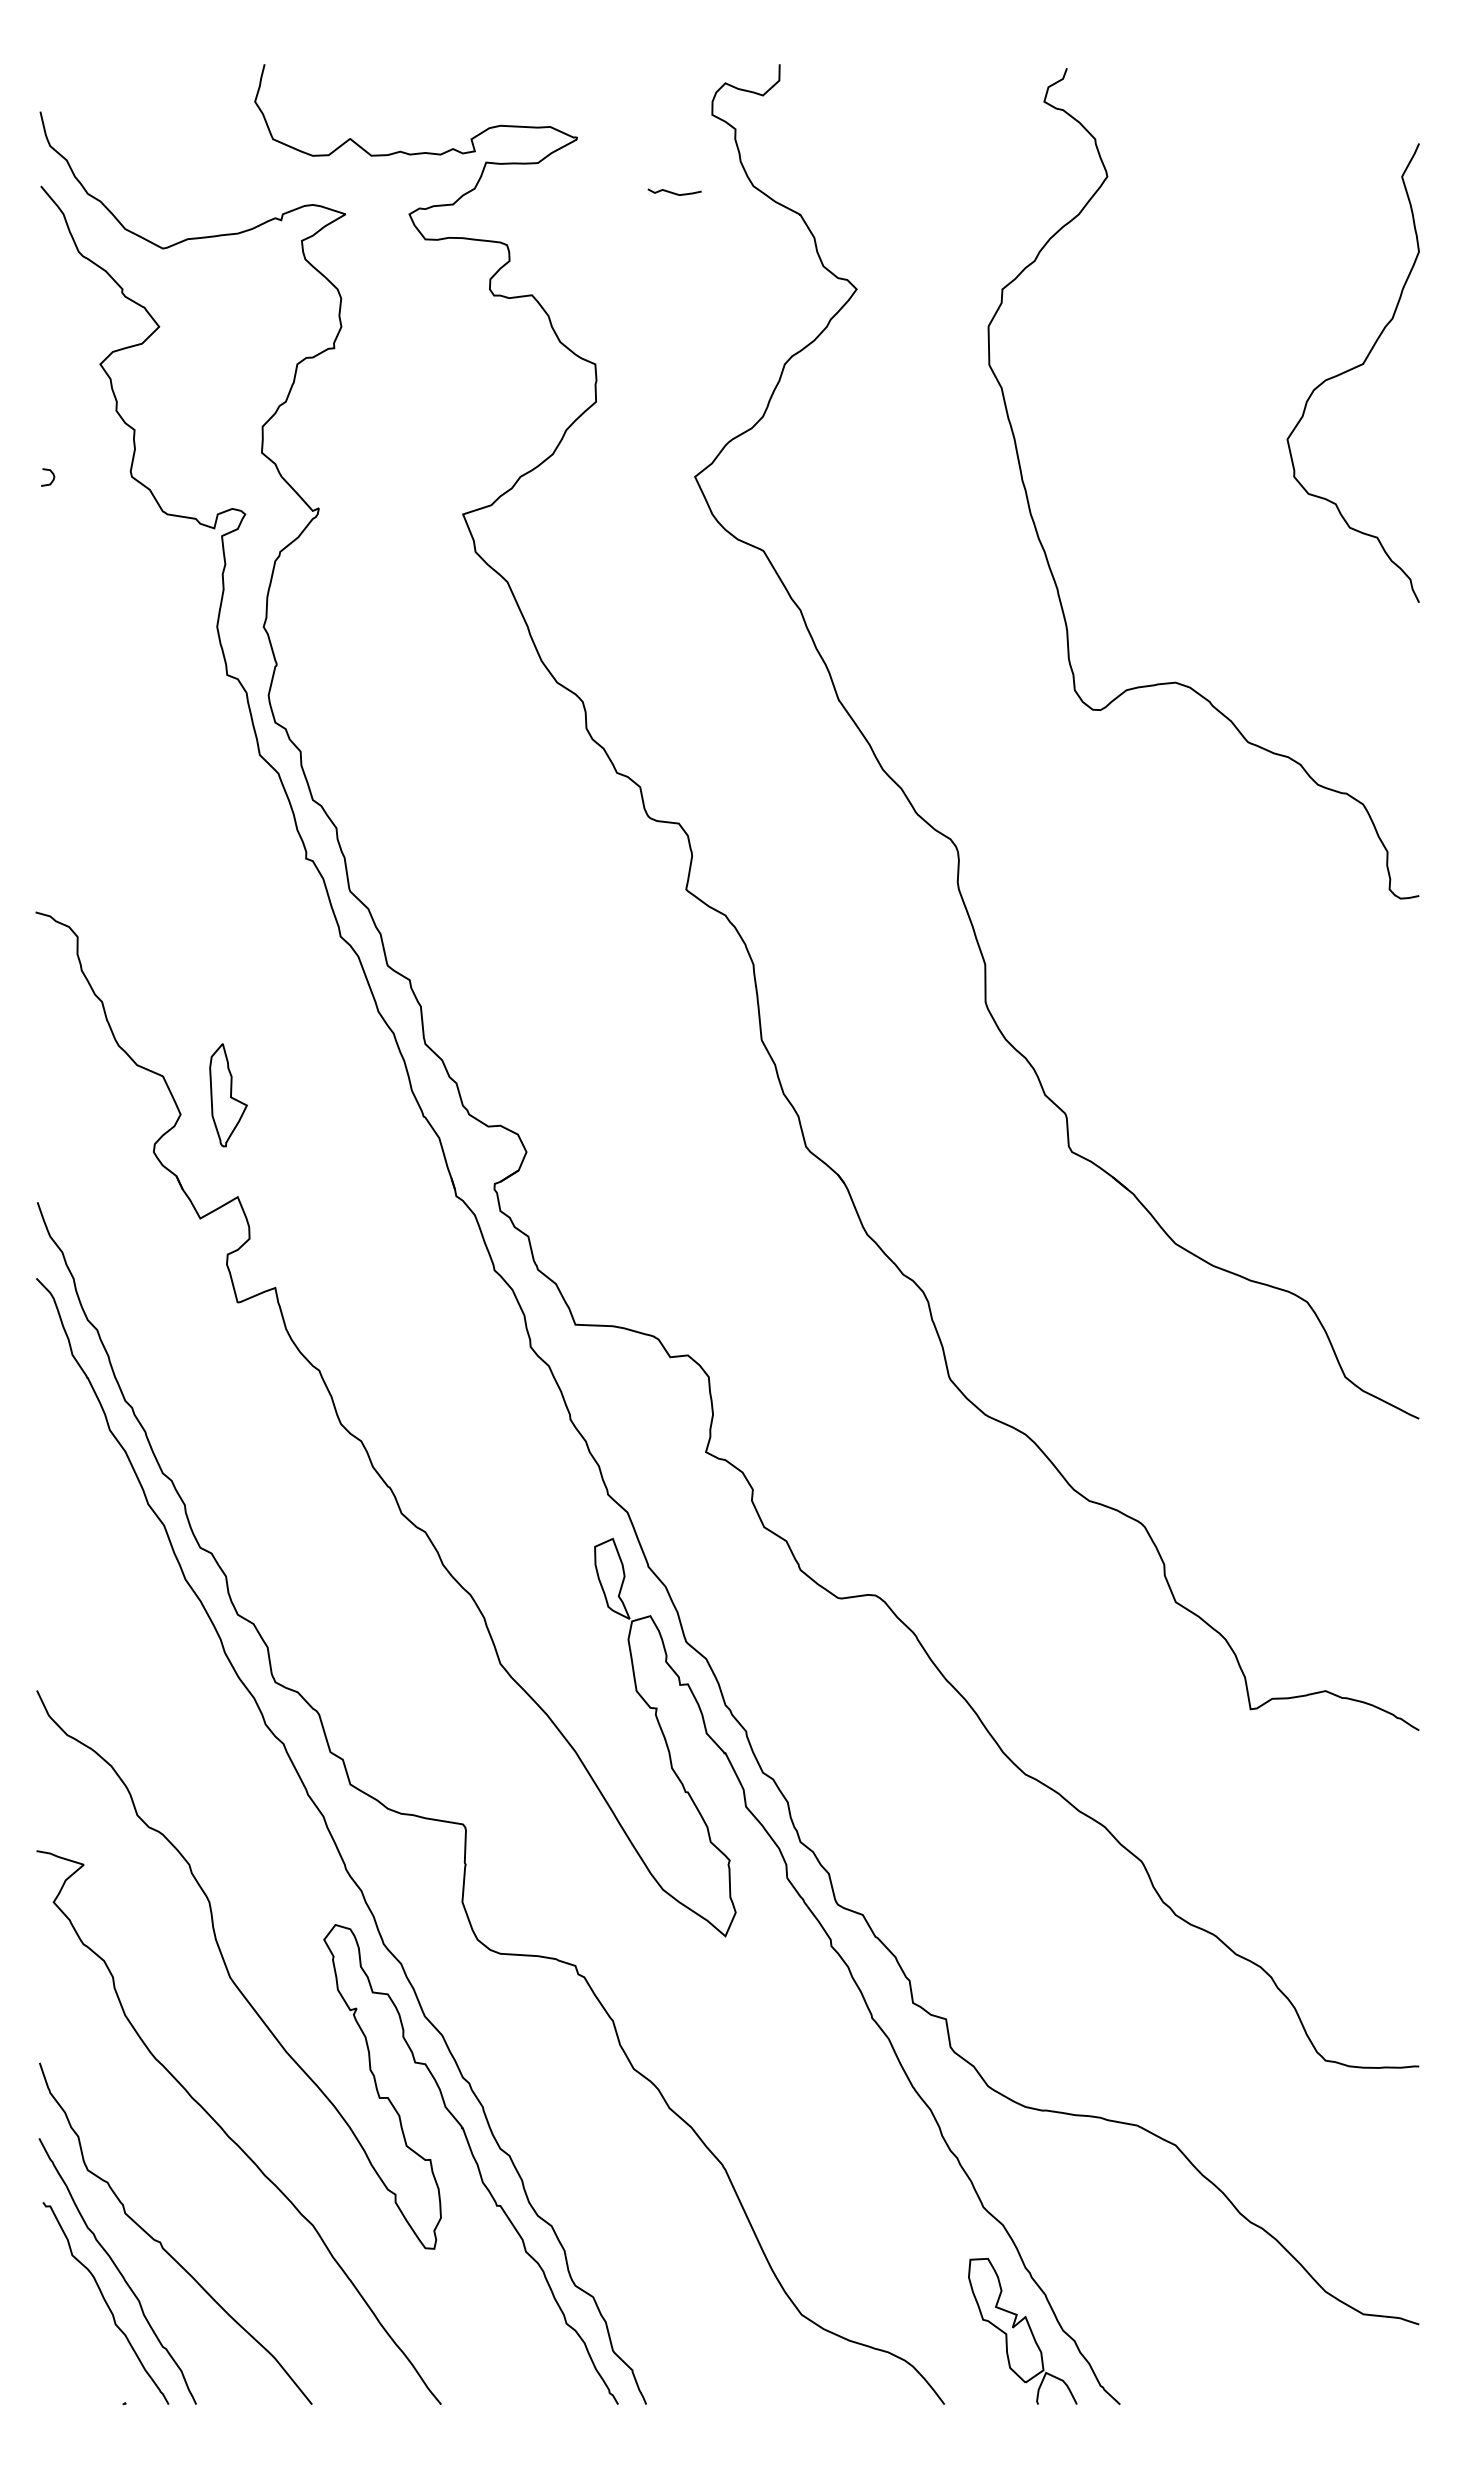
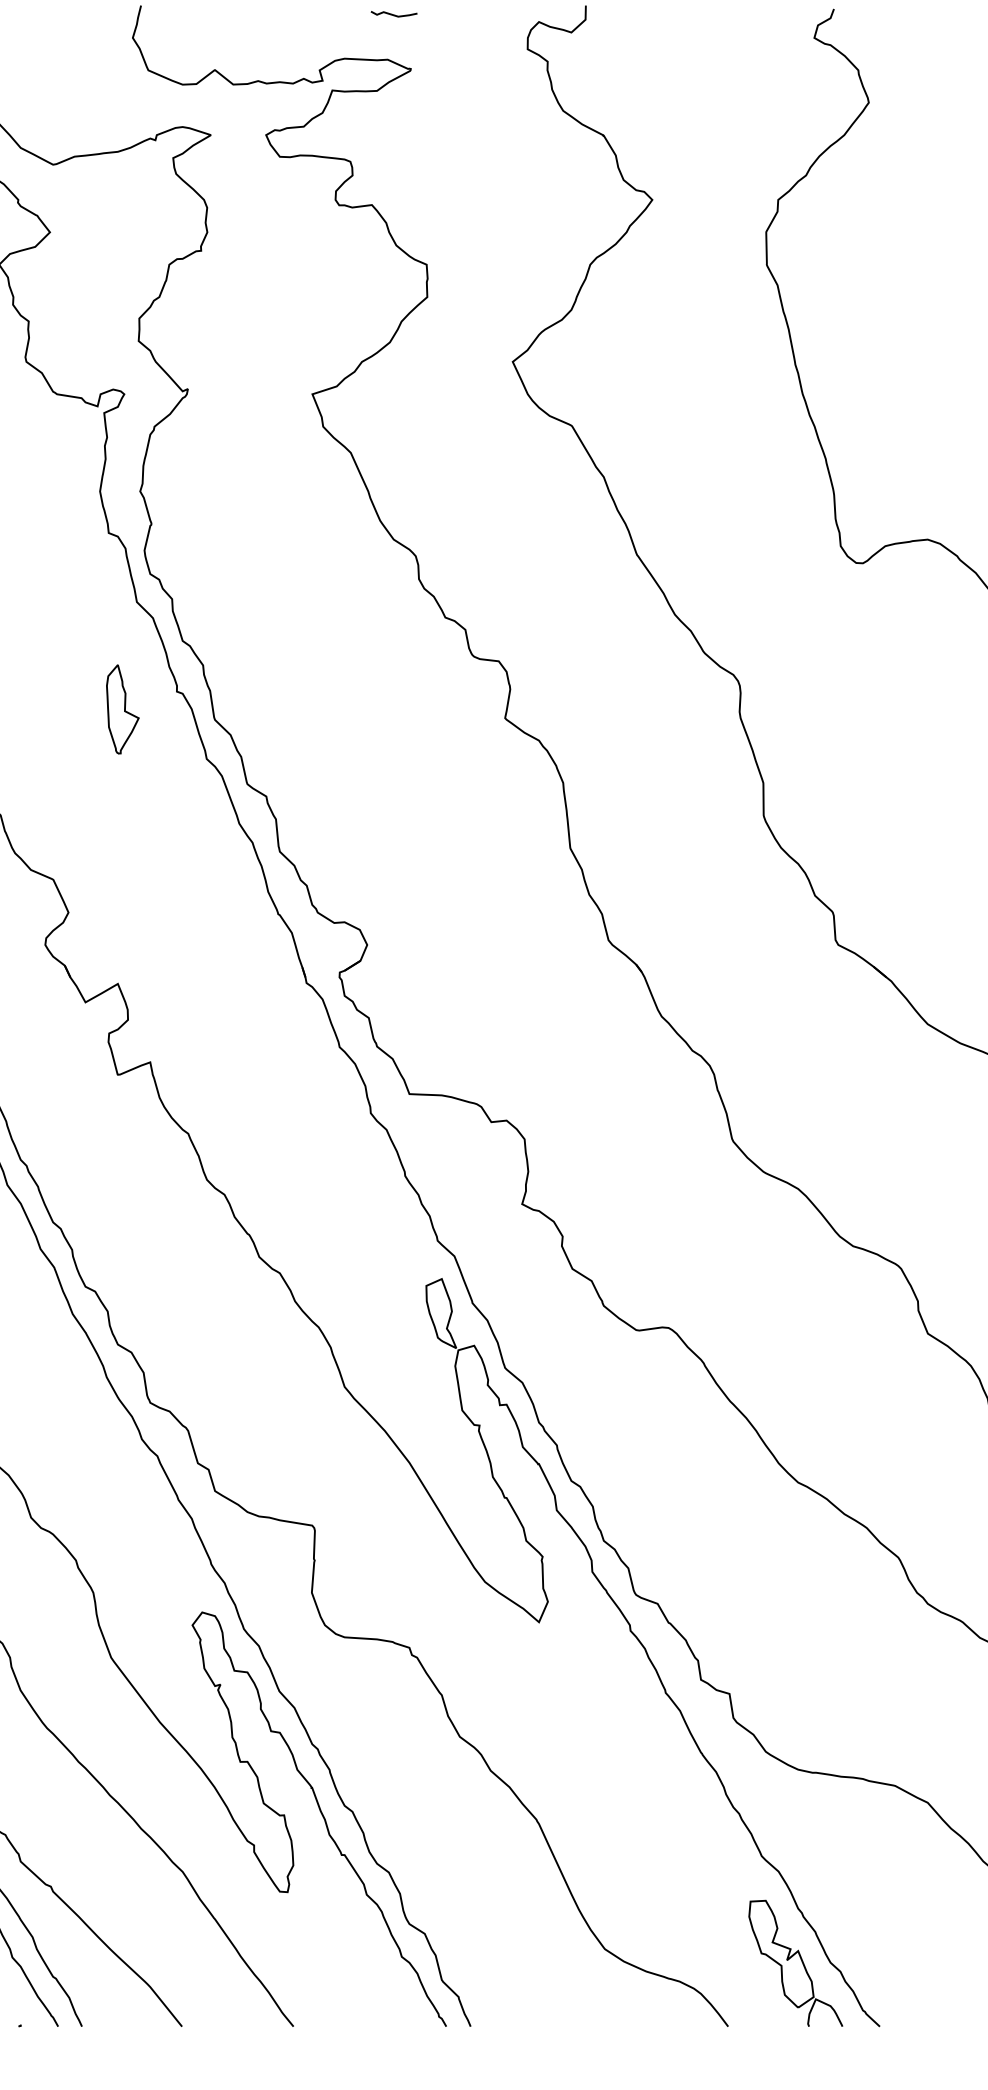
curve: (674, 192) -> (393, 14), moved
part: (228, 1095) -> (122, 709), moved

